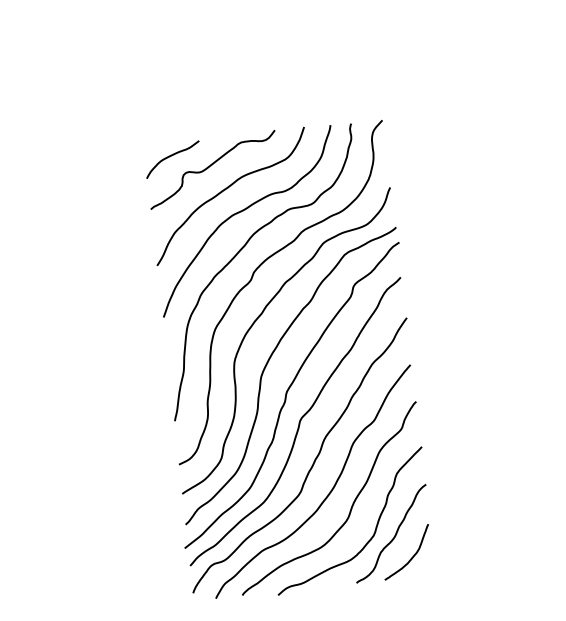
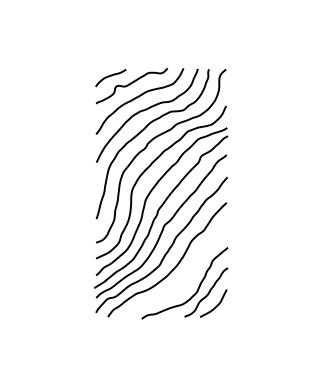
curve: (349, 506) -> (185, 275), removed

